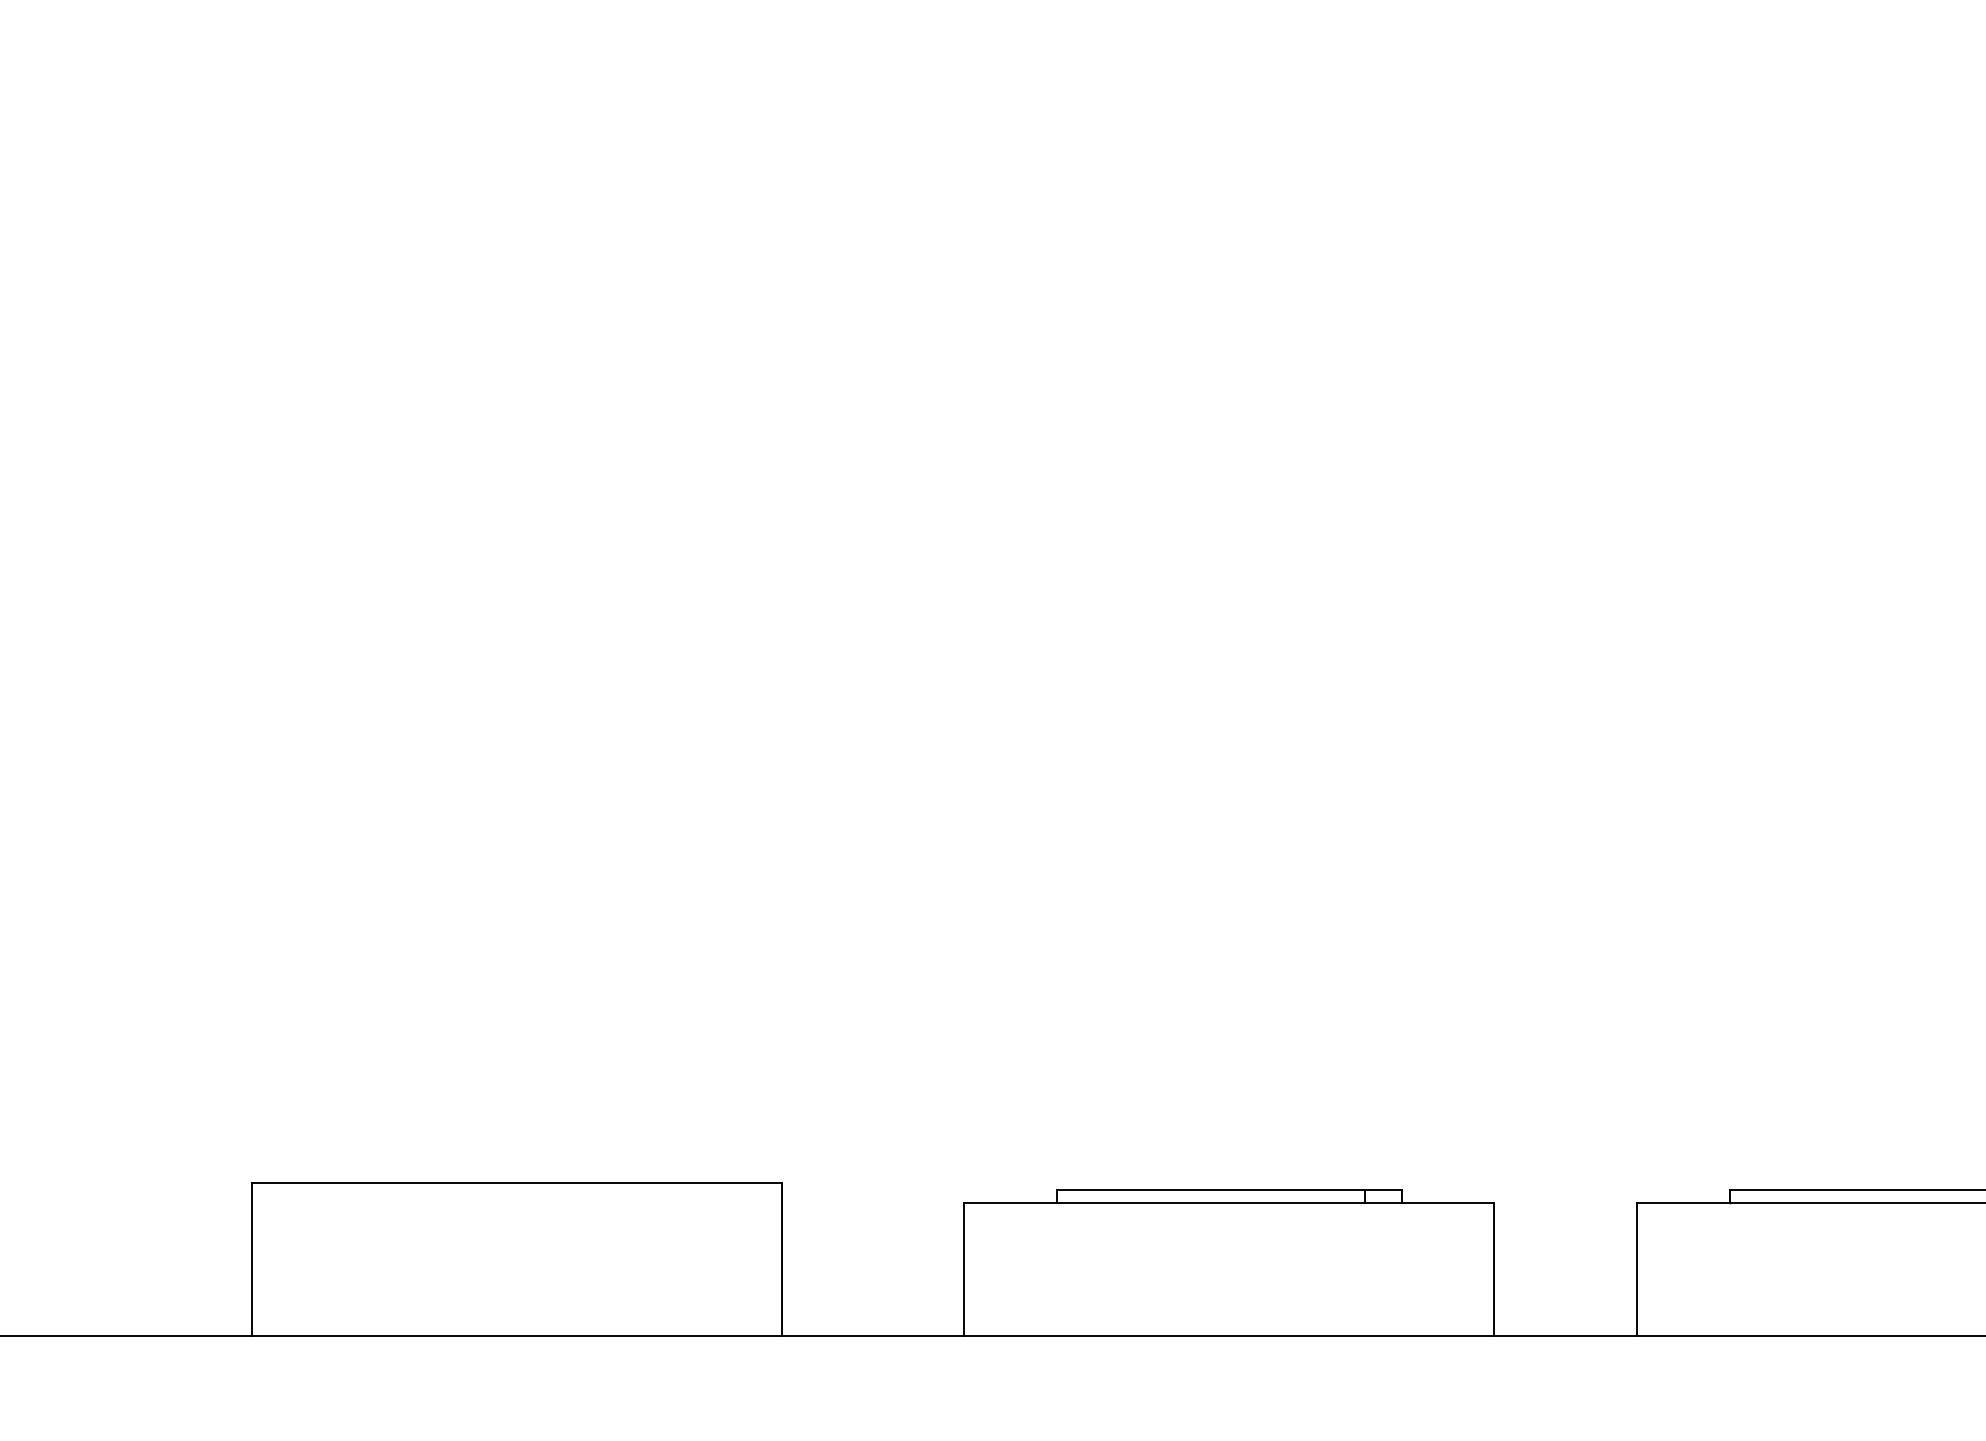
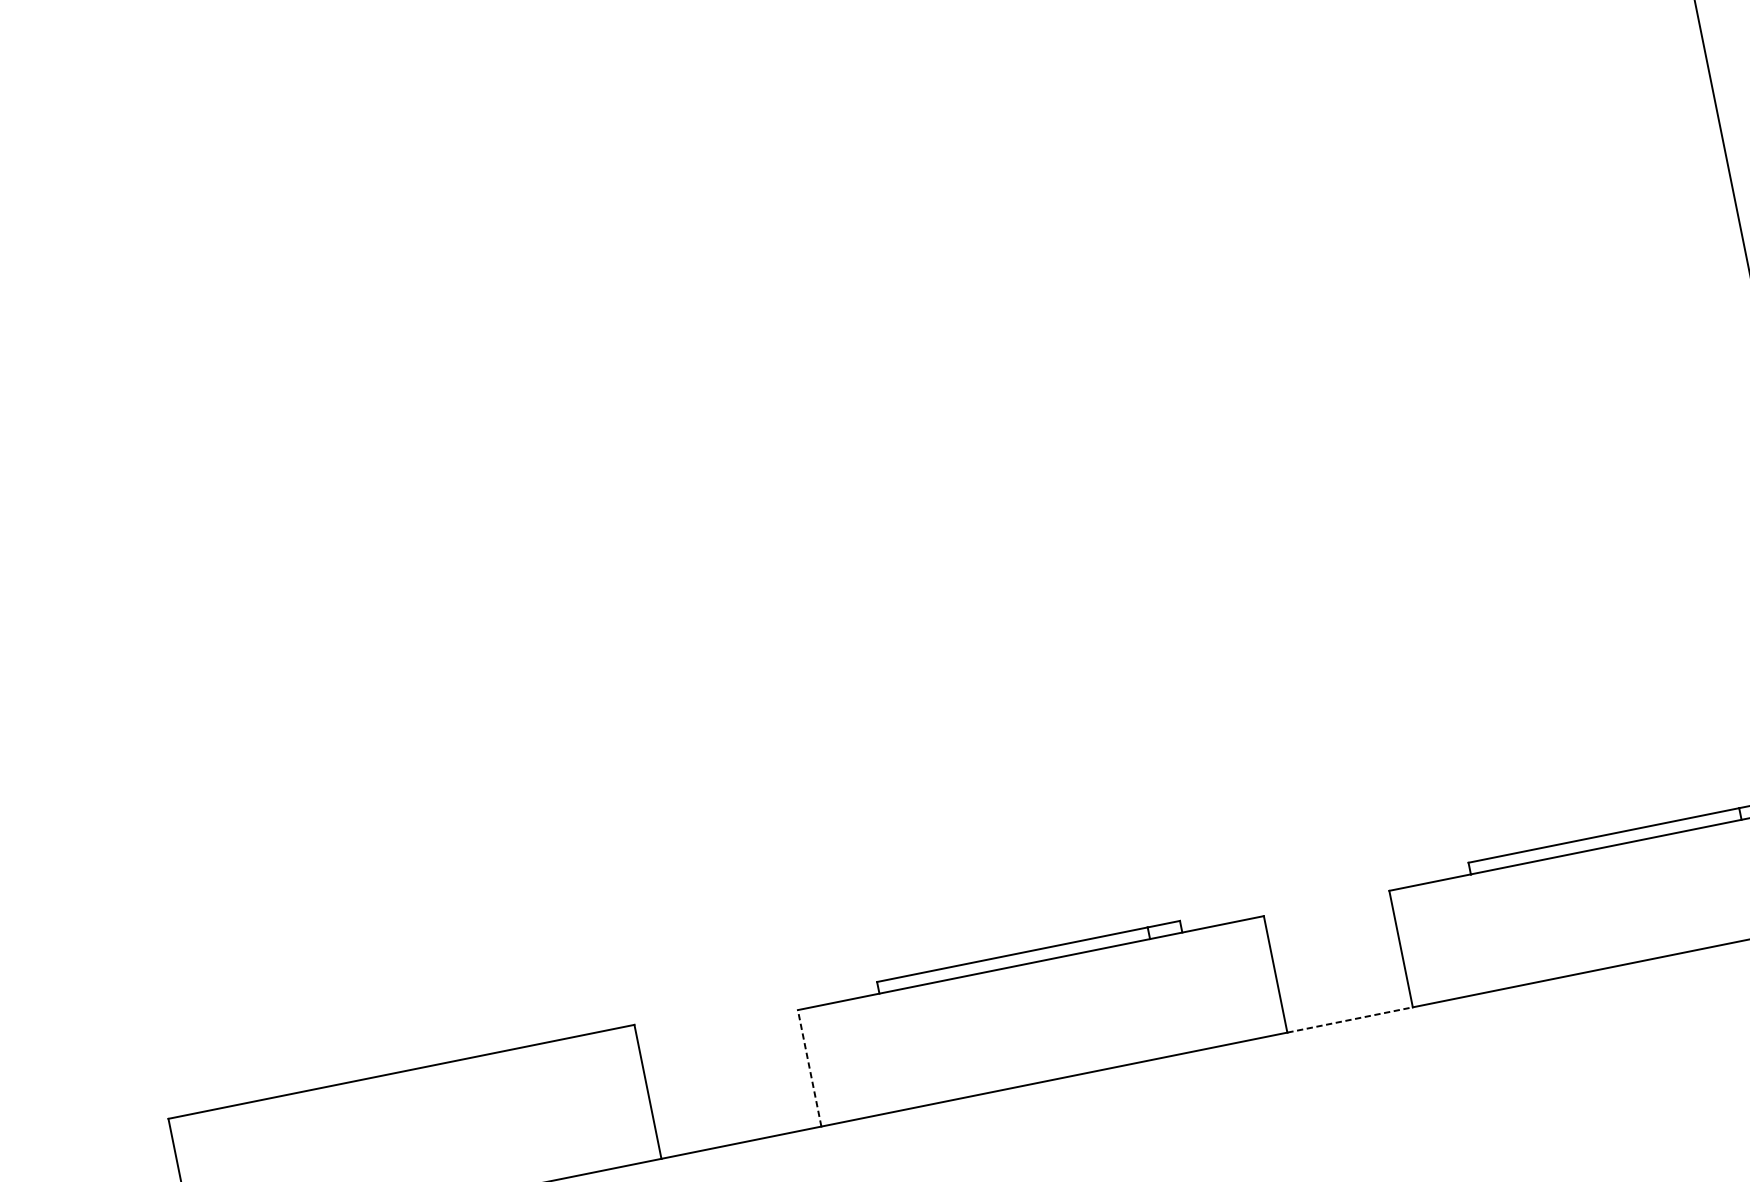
line: (964, 1268) -> (809, 1067), solid -> dashed
line: (1566, 1335) -> (1350, 1019), solid -> dashed

